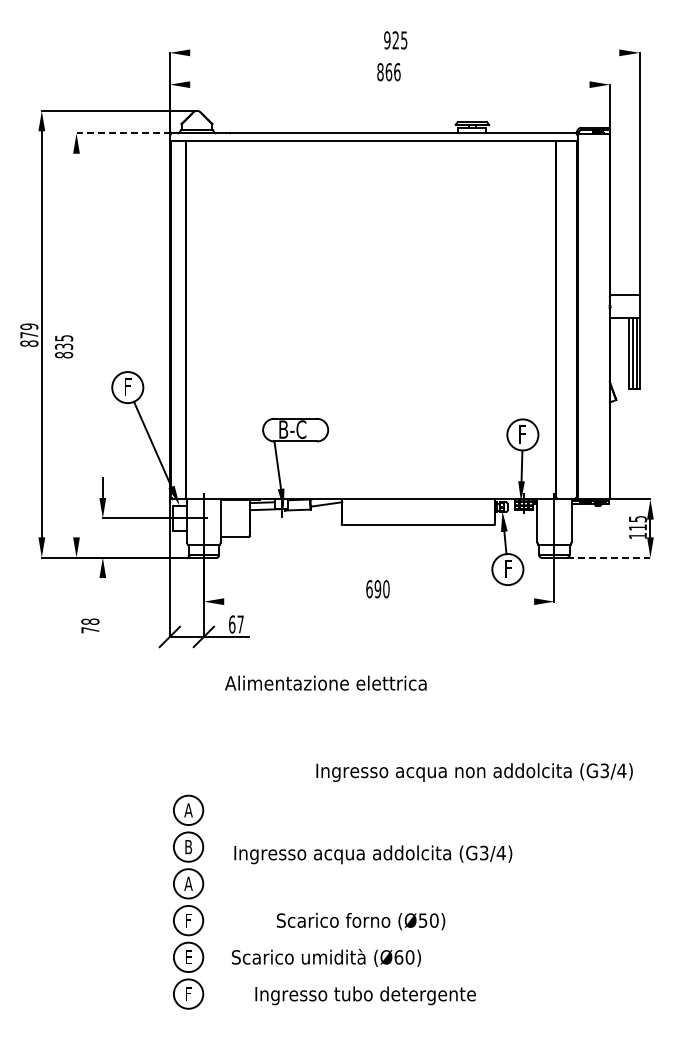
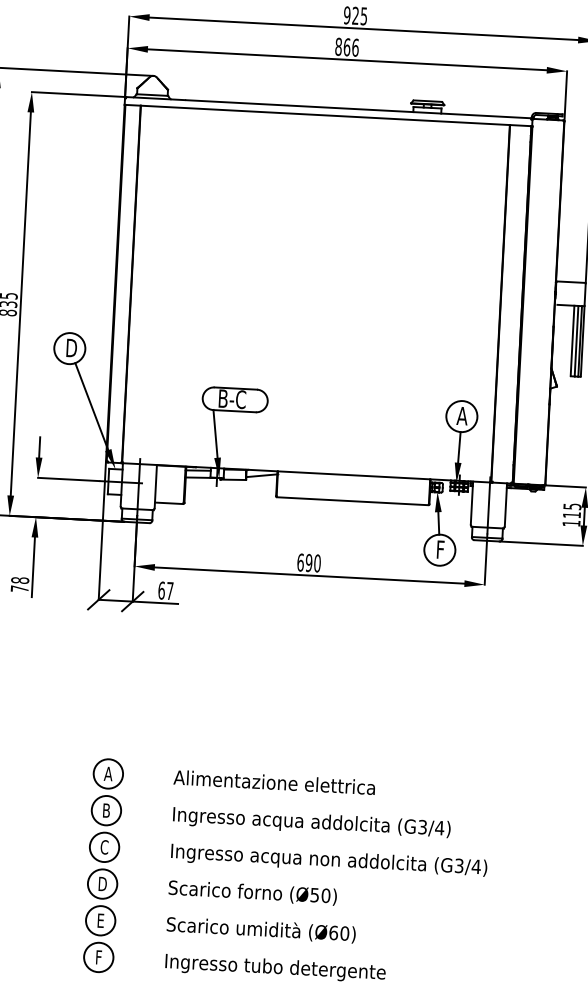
line: (404, 52) -> (363, 28), added
line: (389, 84) -> (347, 59), added
line: (123, 133) -> (78, 94), dashed -> solid
line: (76, 345) -> (20, 303), added
text: (129, 386) -> (71, 347), F -> D
text: (522, 434) -> (461, 416), F -> A
line: (608, 557) -> (540, 543), dashed -> solid
line: (379, 601) -> (309, 575), added
line: (102, 607) -> (33, 566), added
text: (325, 682) -> (274, 781), moved
text: (474, 772) -> (329, 860), moved
text: (373, 854) -> (312, 822), moved
text: (188, 883) -> (104, 847), A -> C
text: (188, 920) -> (102, 883), F -> D
text: (361, 921) -> (253, 892), moved
text: (326, 957) -> (261, 929), moved

